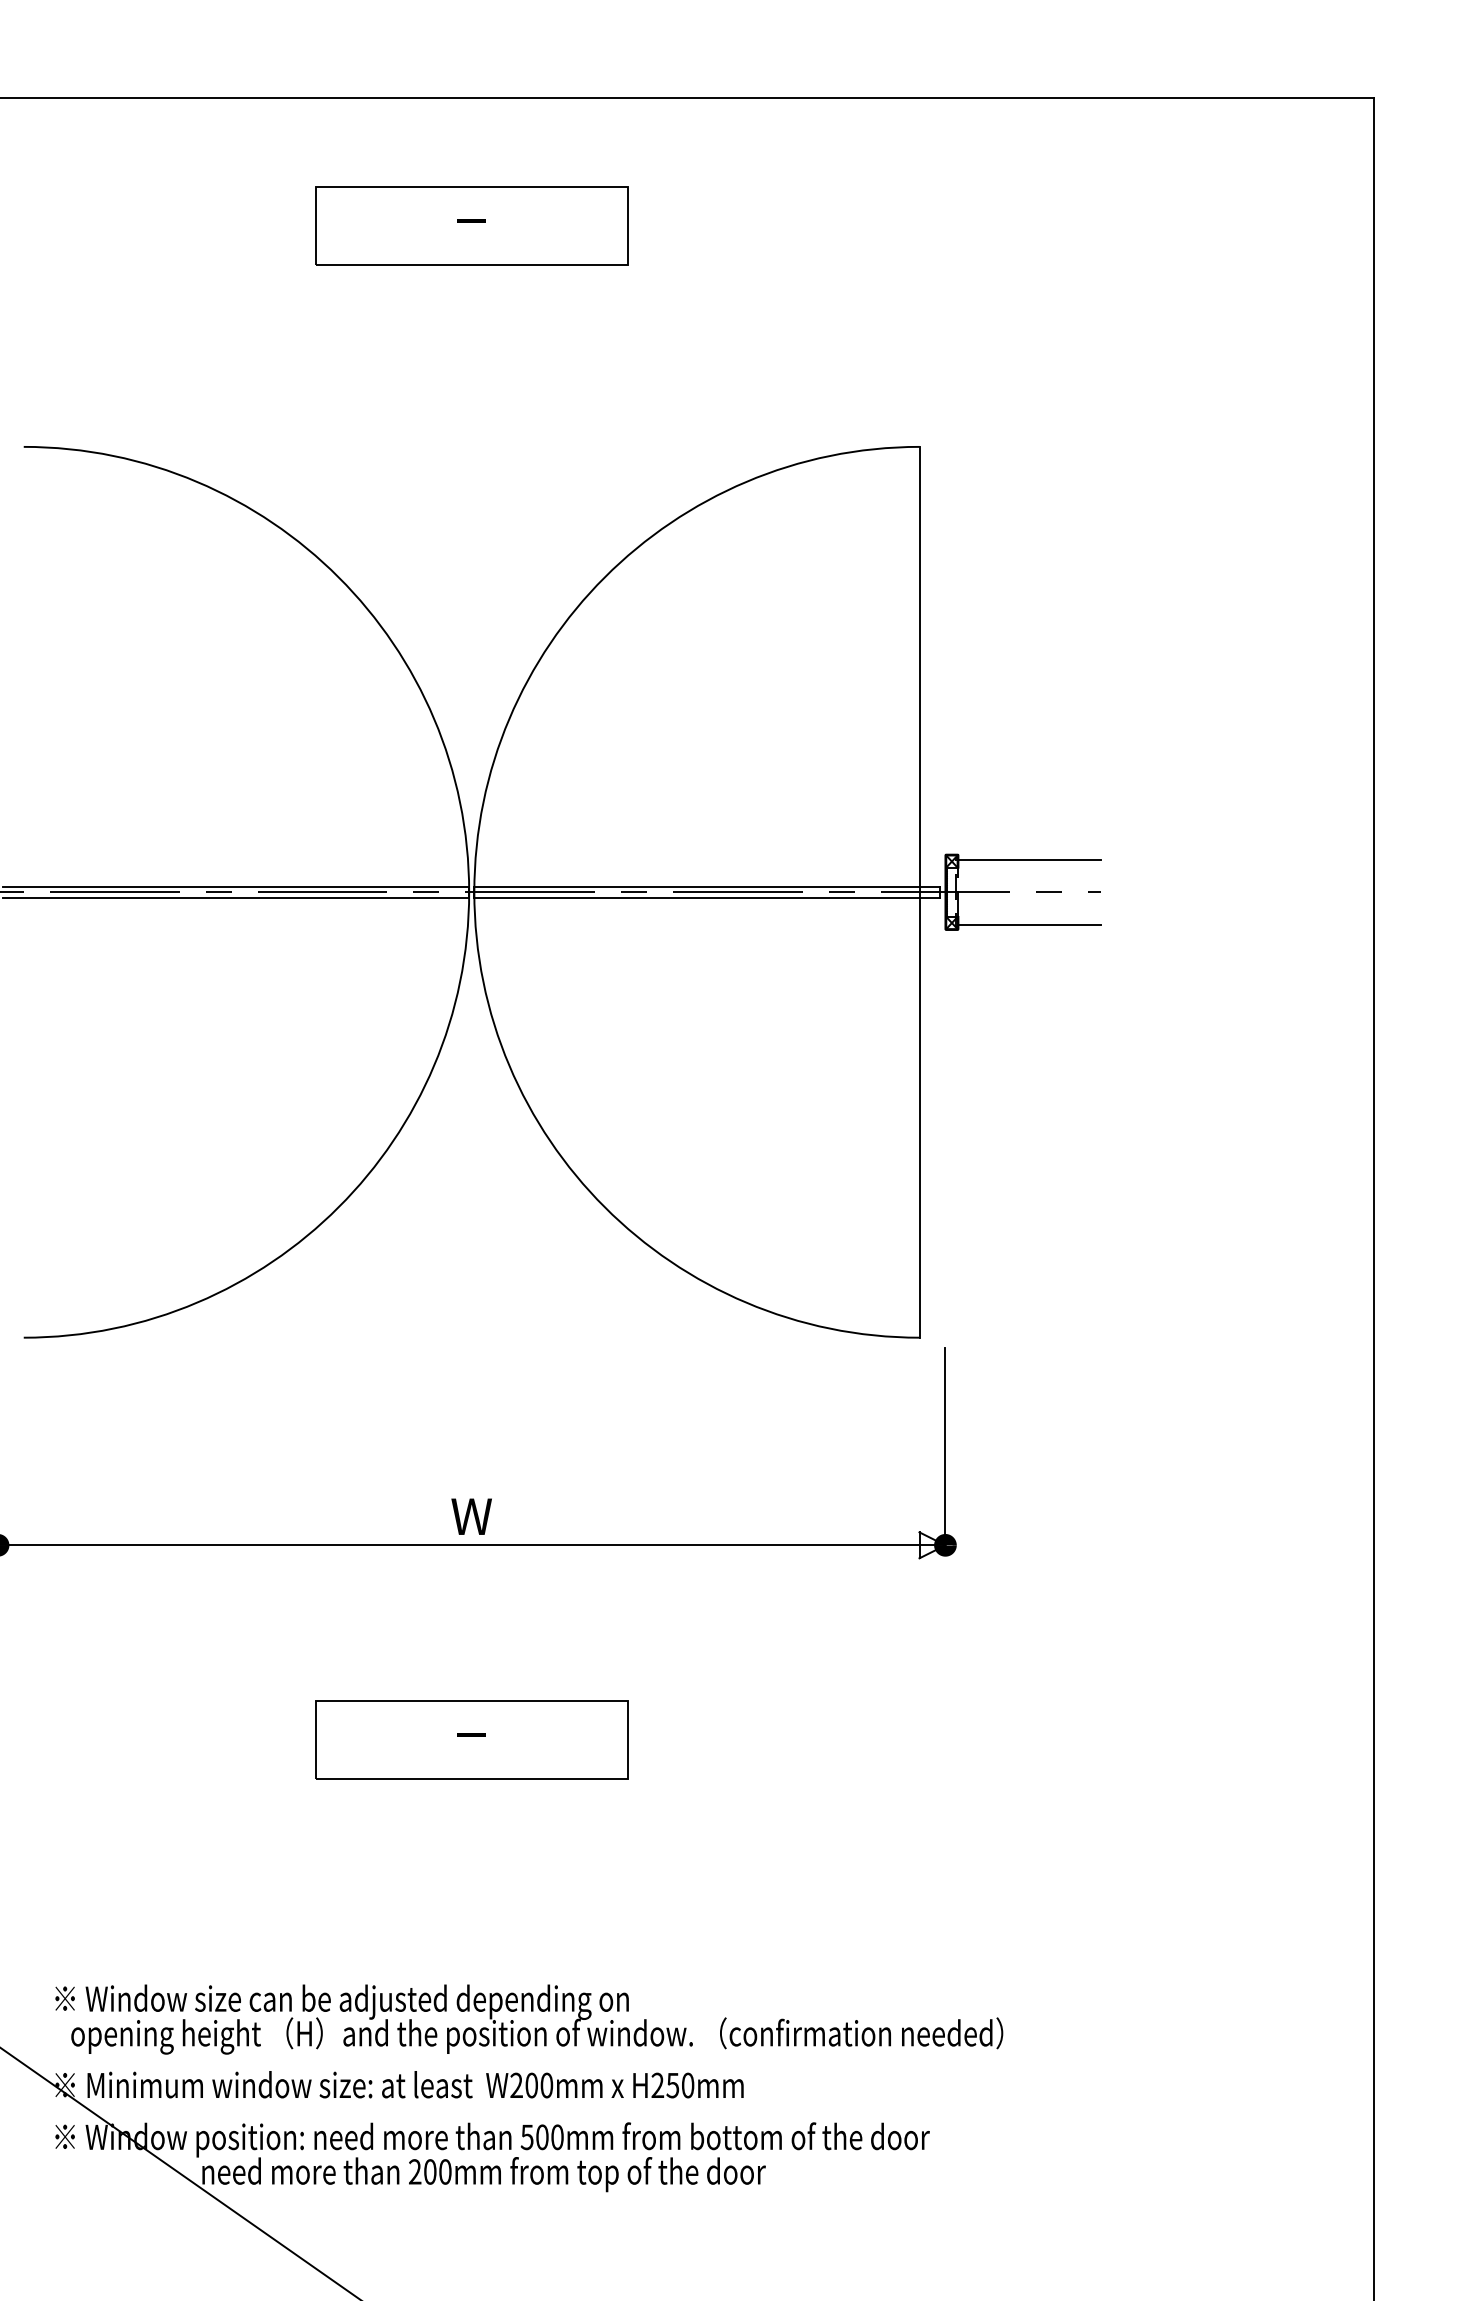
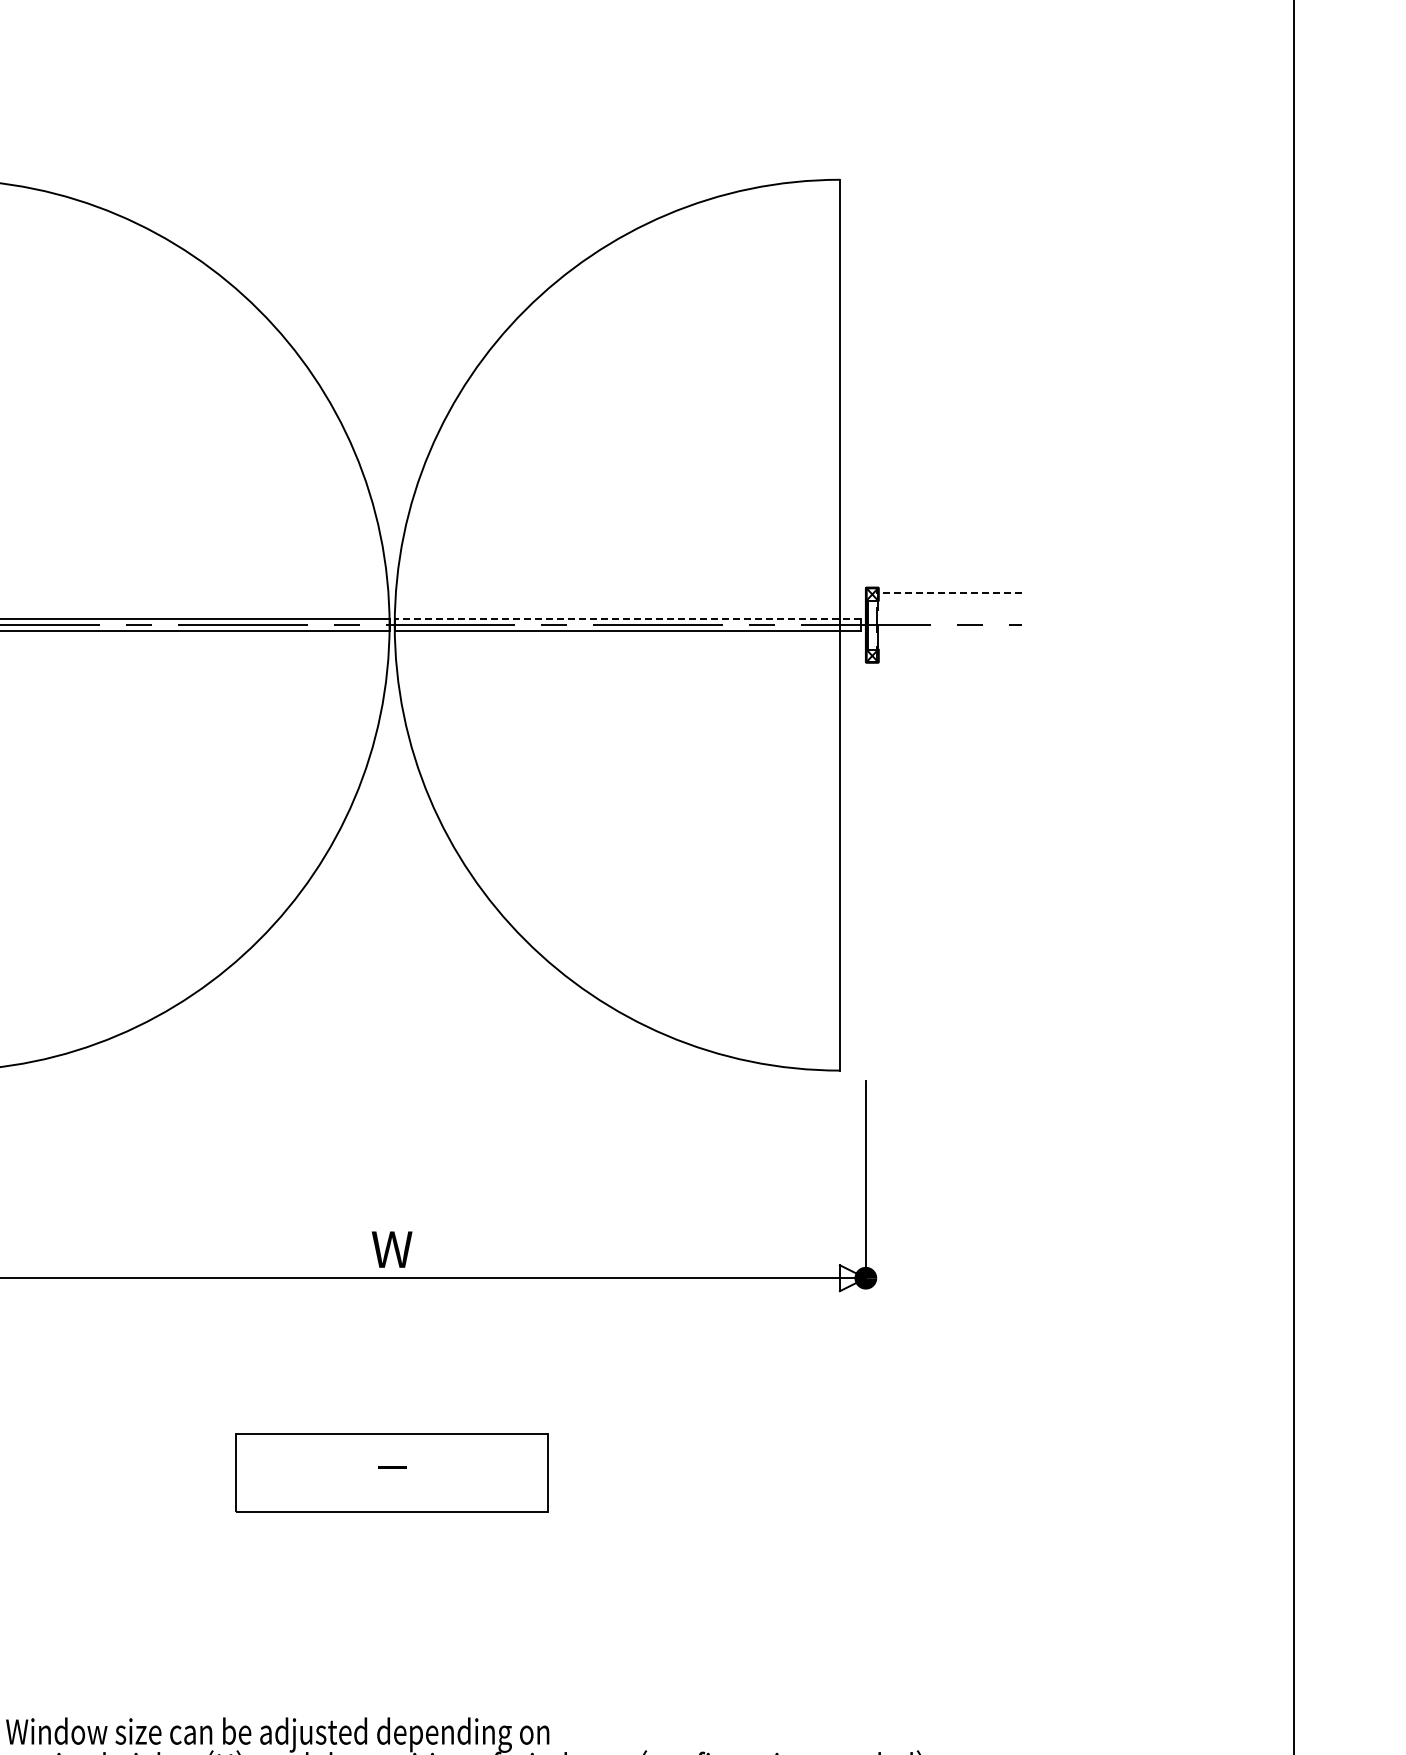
line: (1029, 859) -> (949, 592), solid -> dashed
line: (707, 886) -> (627, 619), solid -> dashed
line: (1029, 924) -> (949, 657), removed

